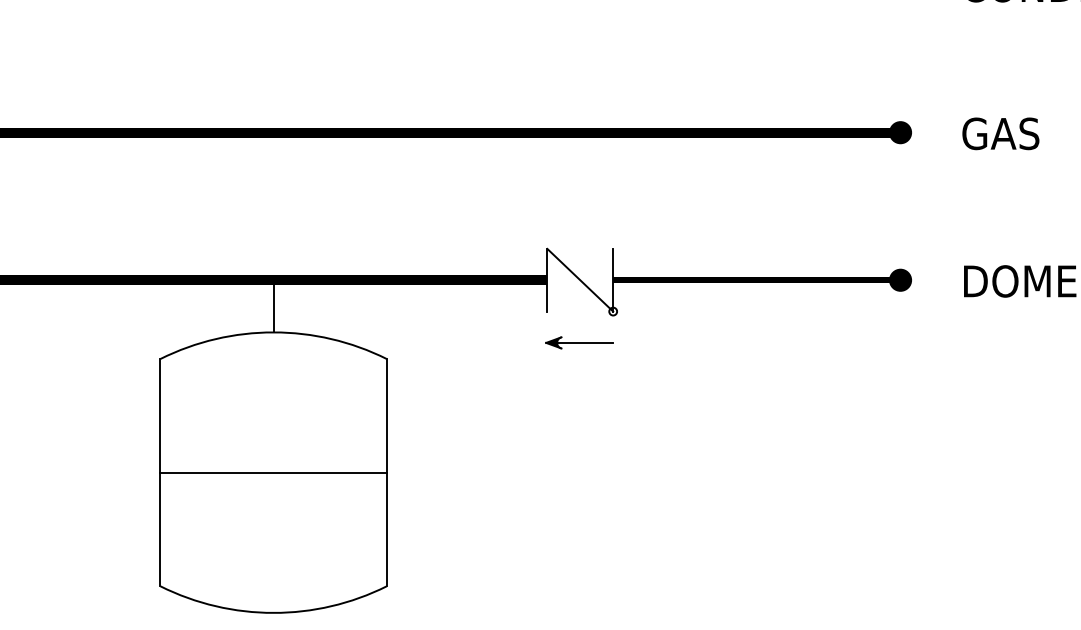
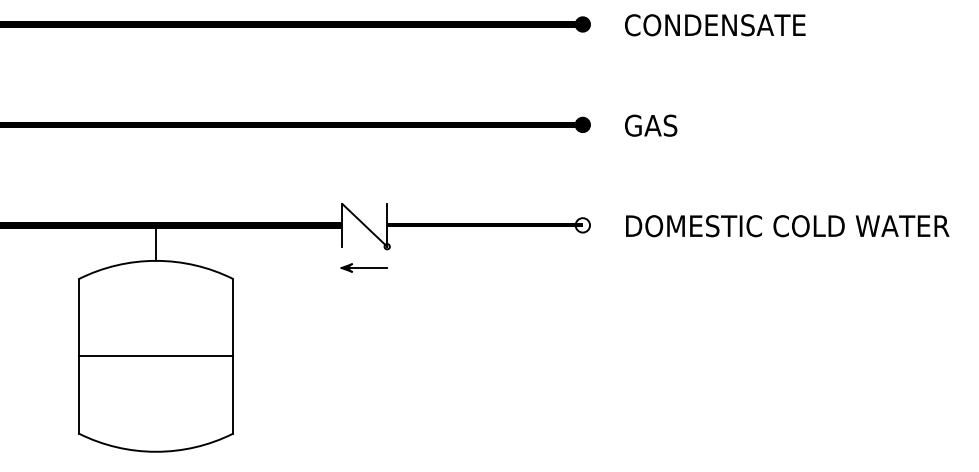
fill: (900, 280) -> (582, 225), removed

